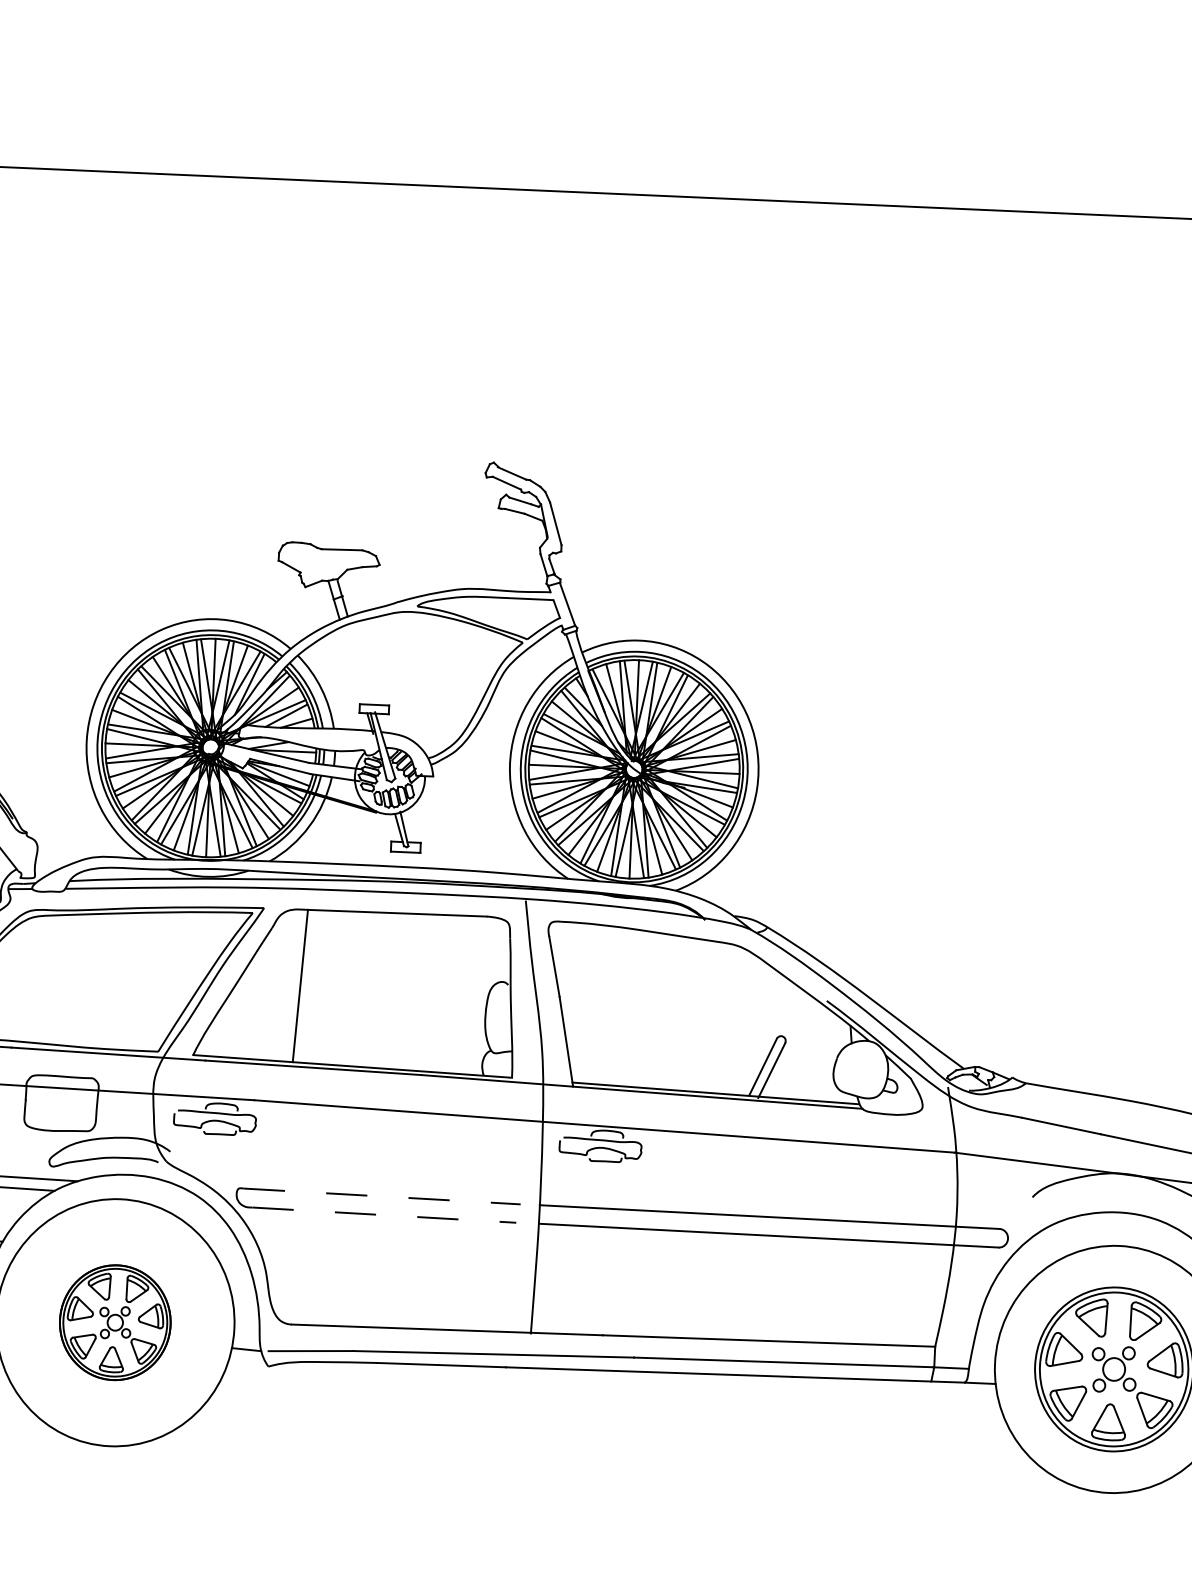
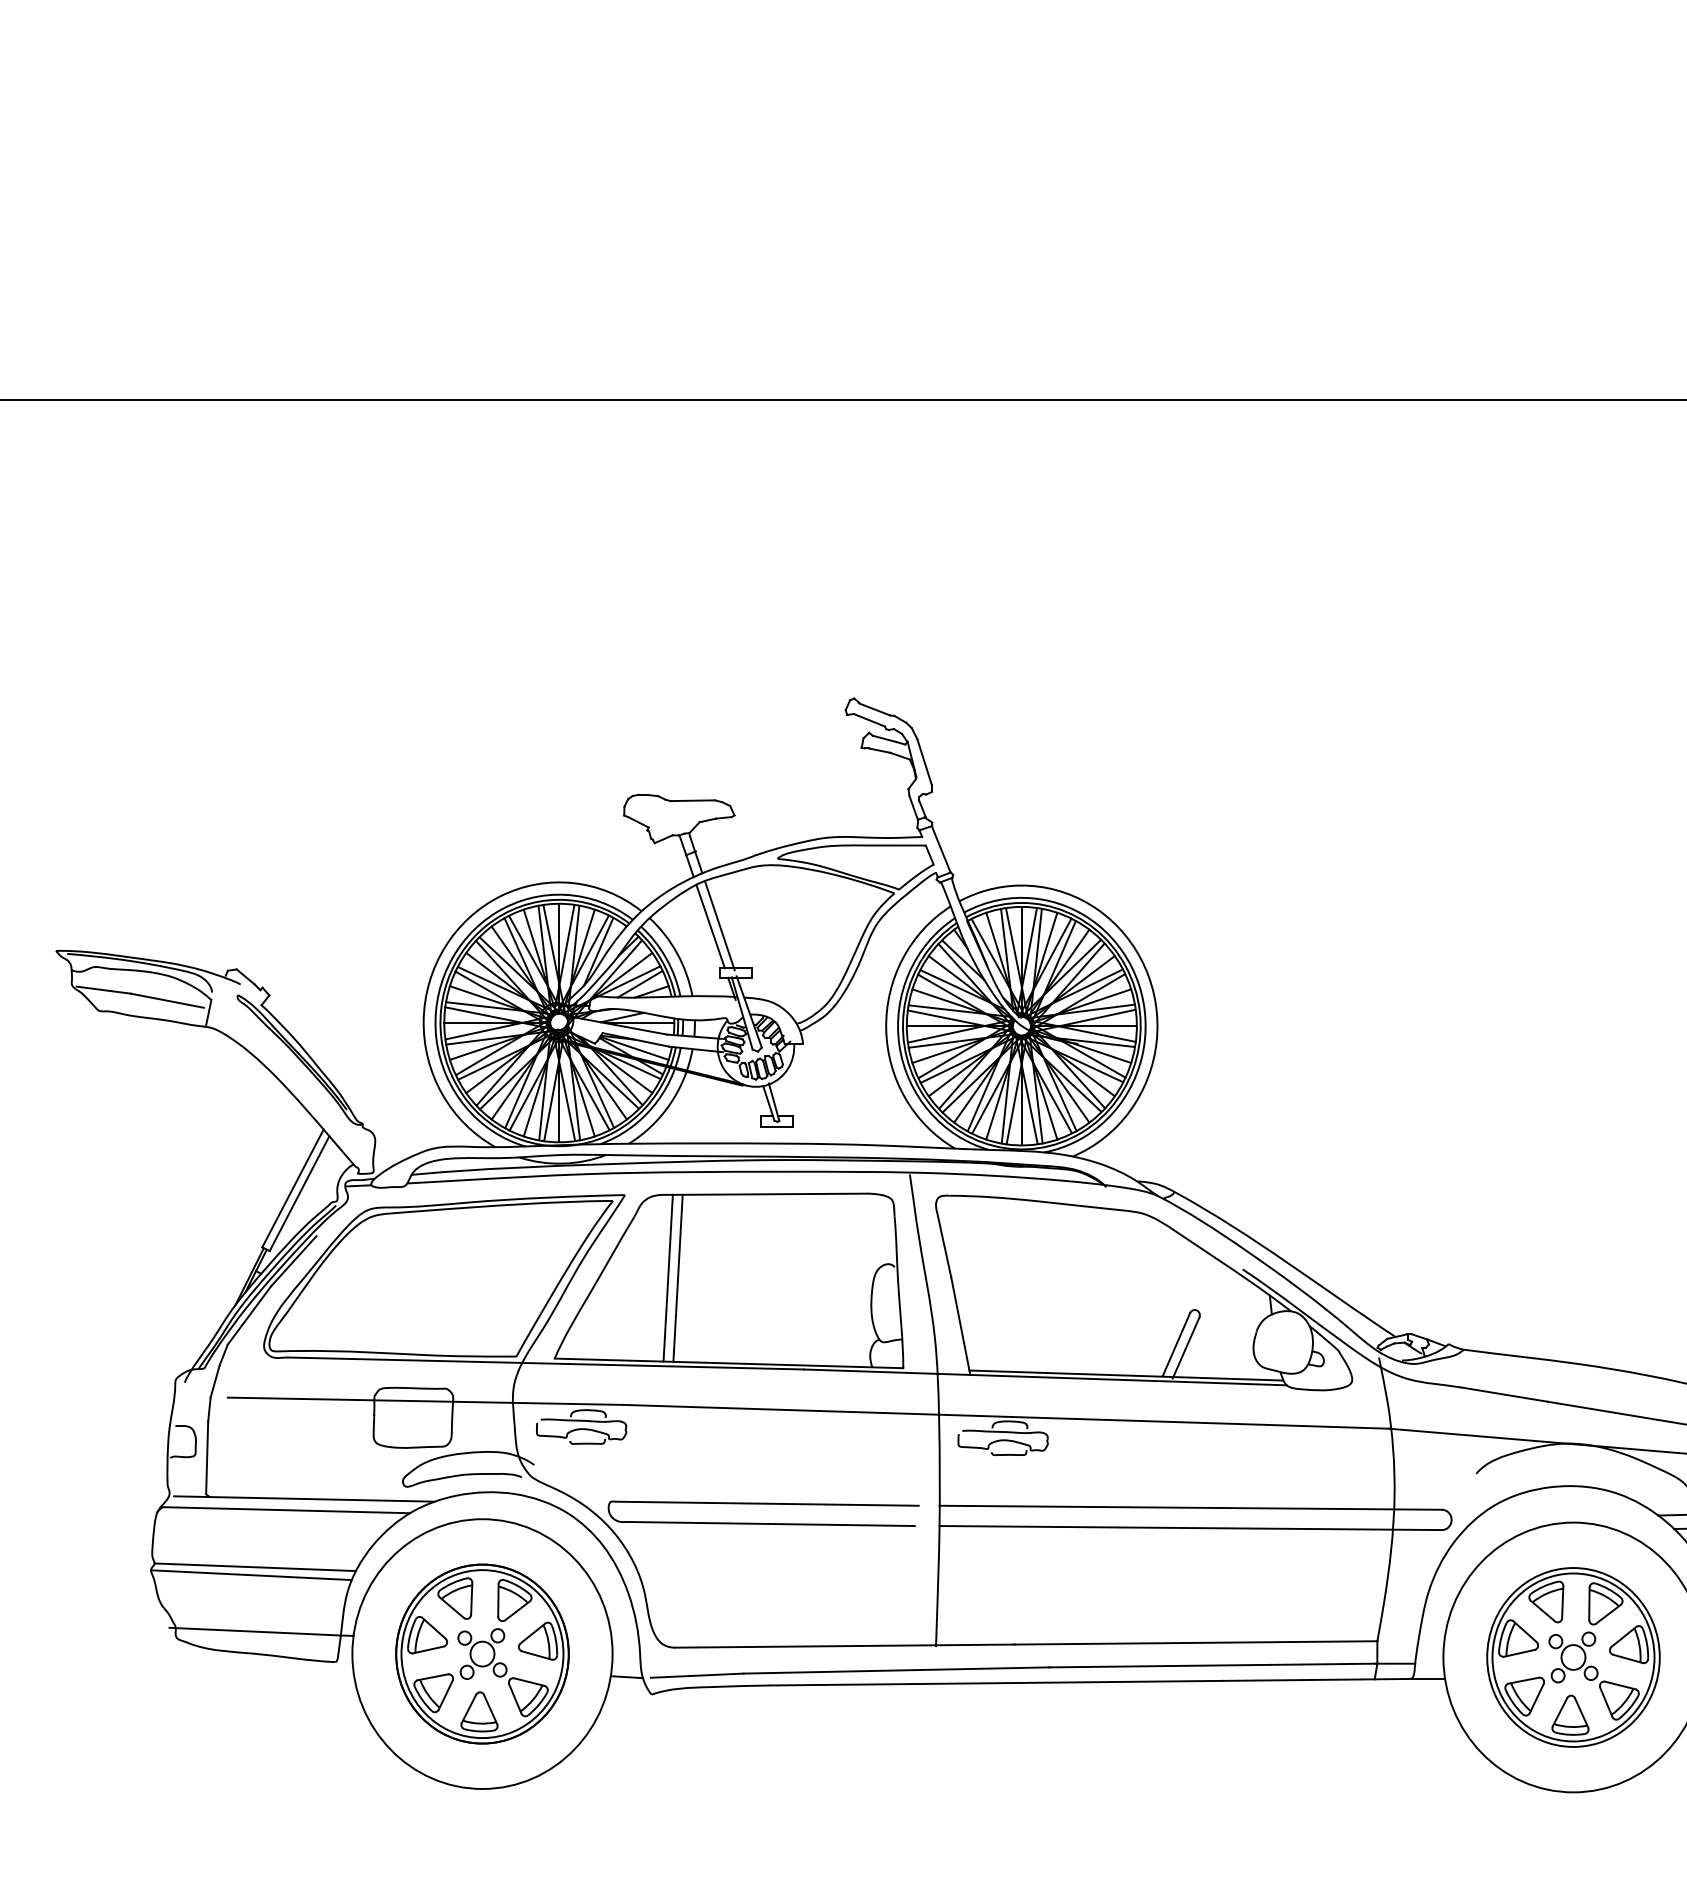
line: (353, 665) -> (710, 926), added
line: (361, 665) -> (719, 925), added
line: (308, 986) -> (677, 1278), added
line: (382, 1196) -> (767, 1503), dashed -> solid
line: (385, 1215) -> (771, 1524), dashed -> solid
part: (115, 1322) -> (482, 1653), size x1.43

